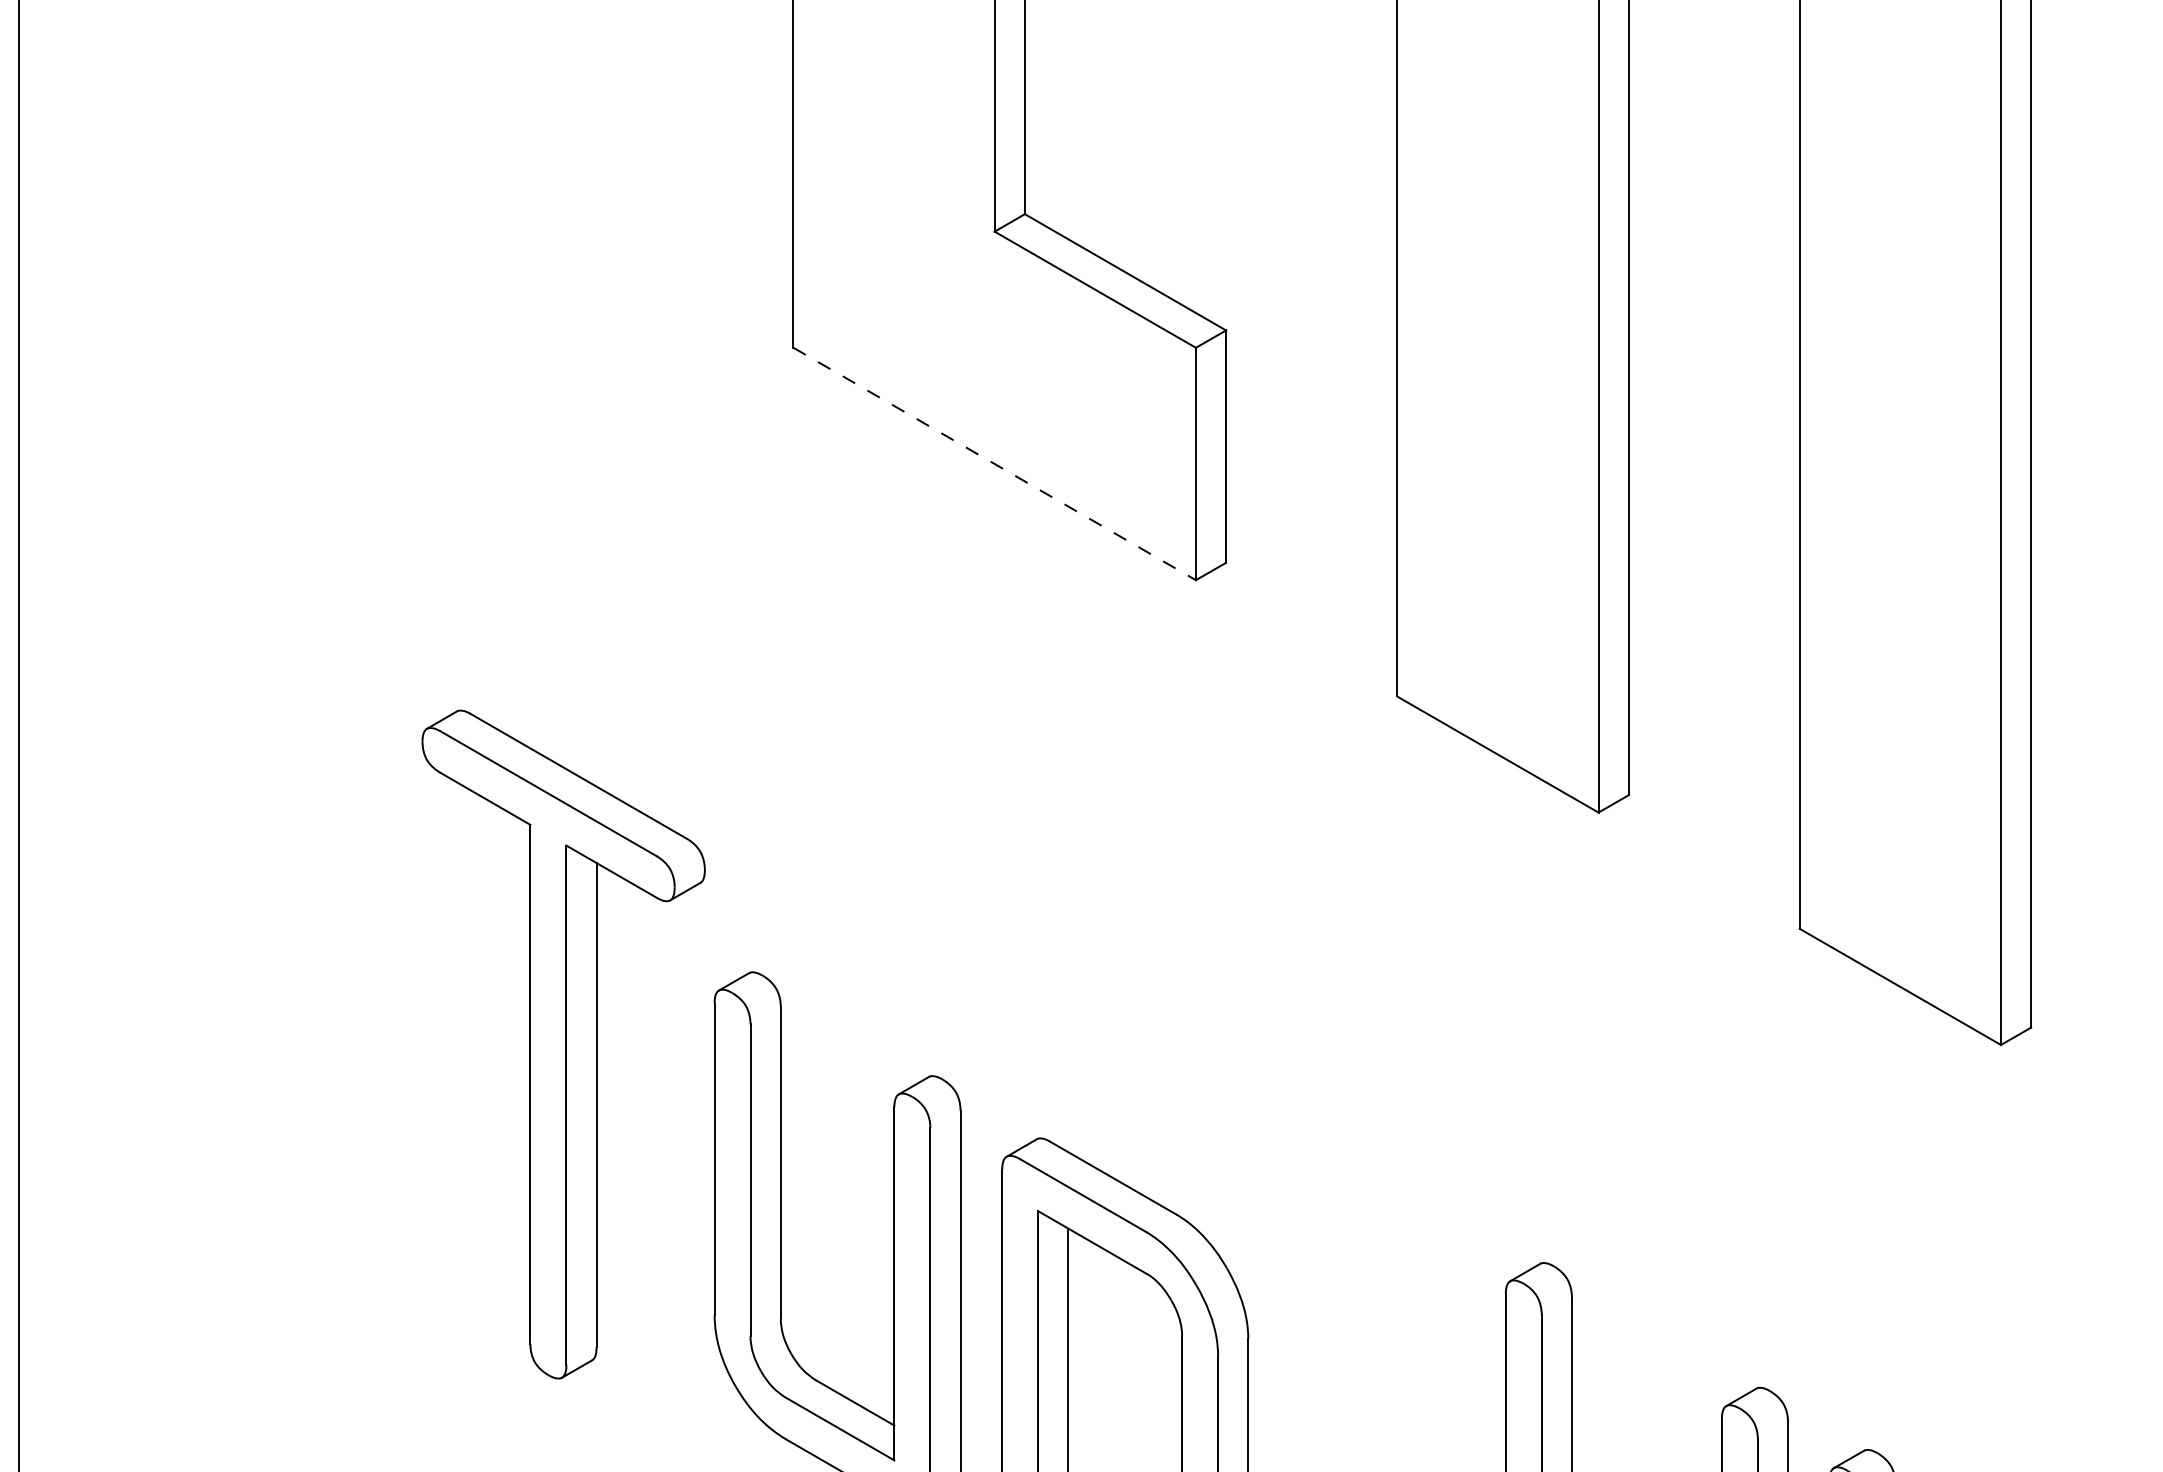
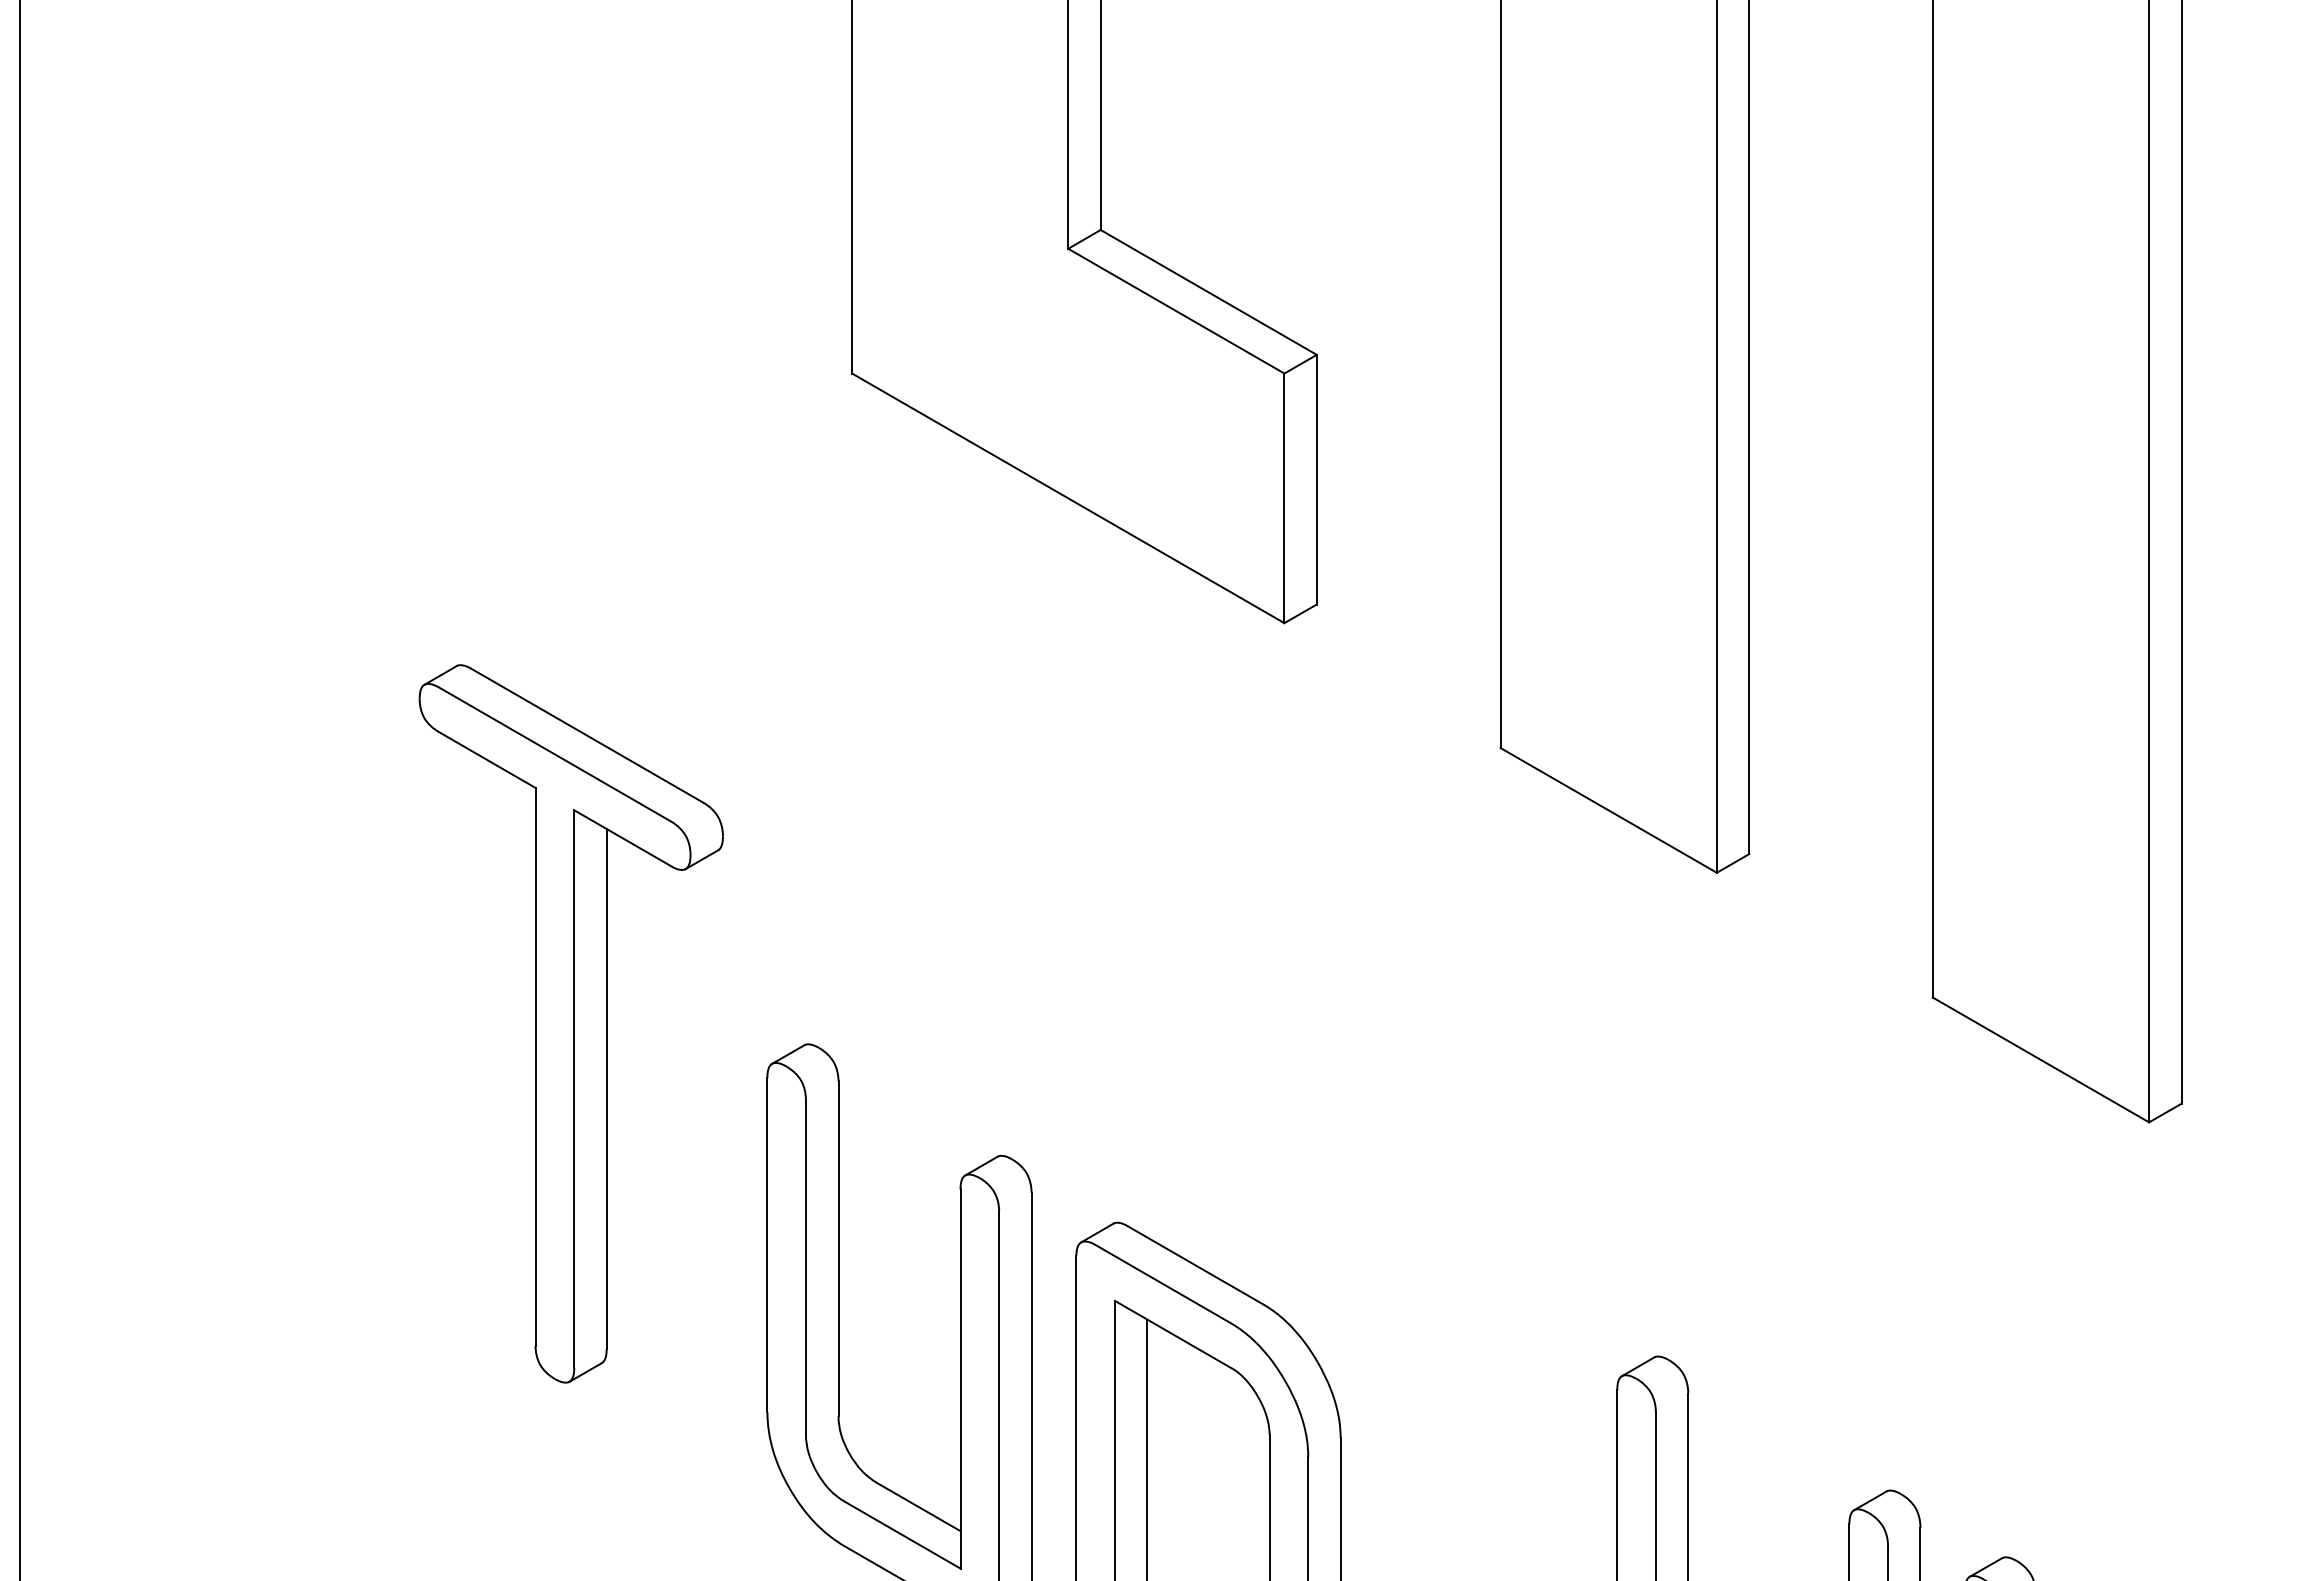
line: (994, 464) -> (1068, 498), dashed -> solid
part: (562, 1044) -> (570, 1023), moved

